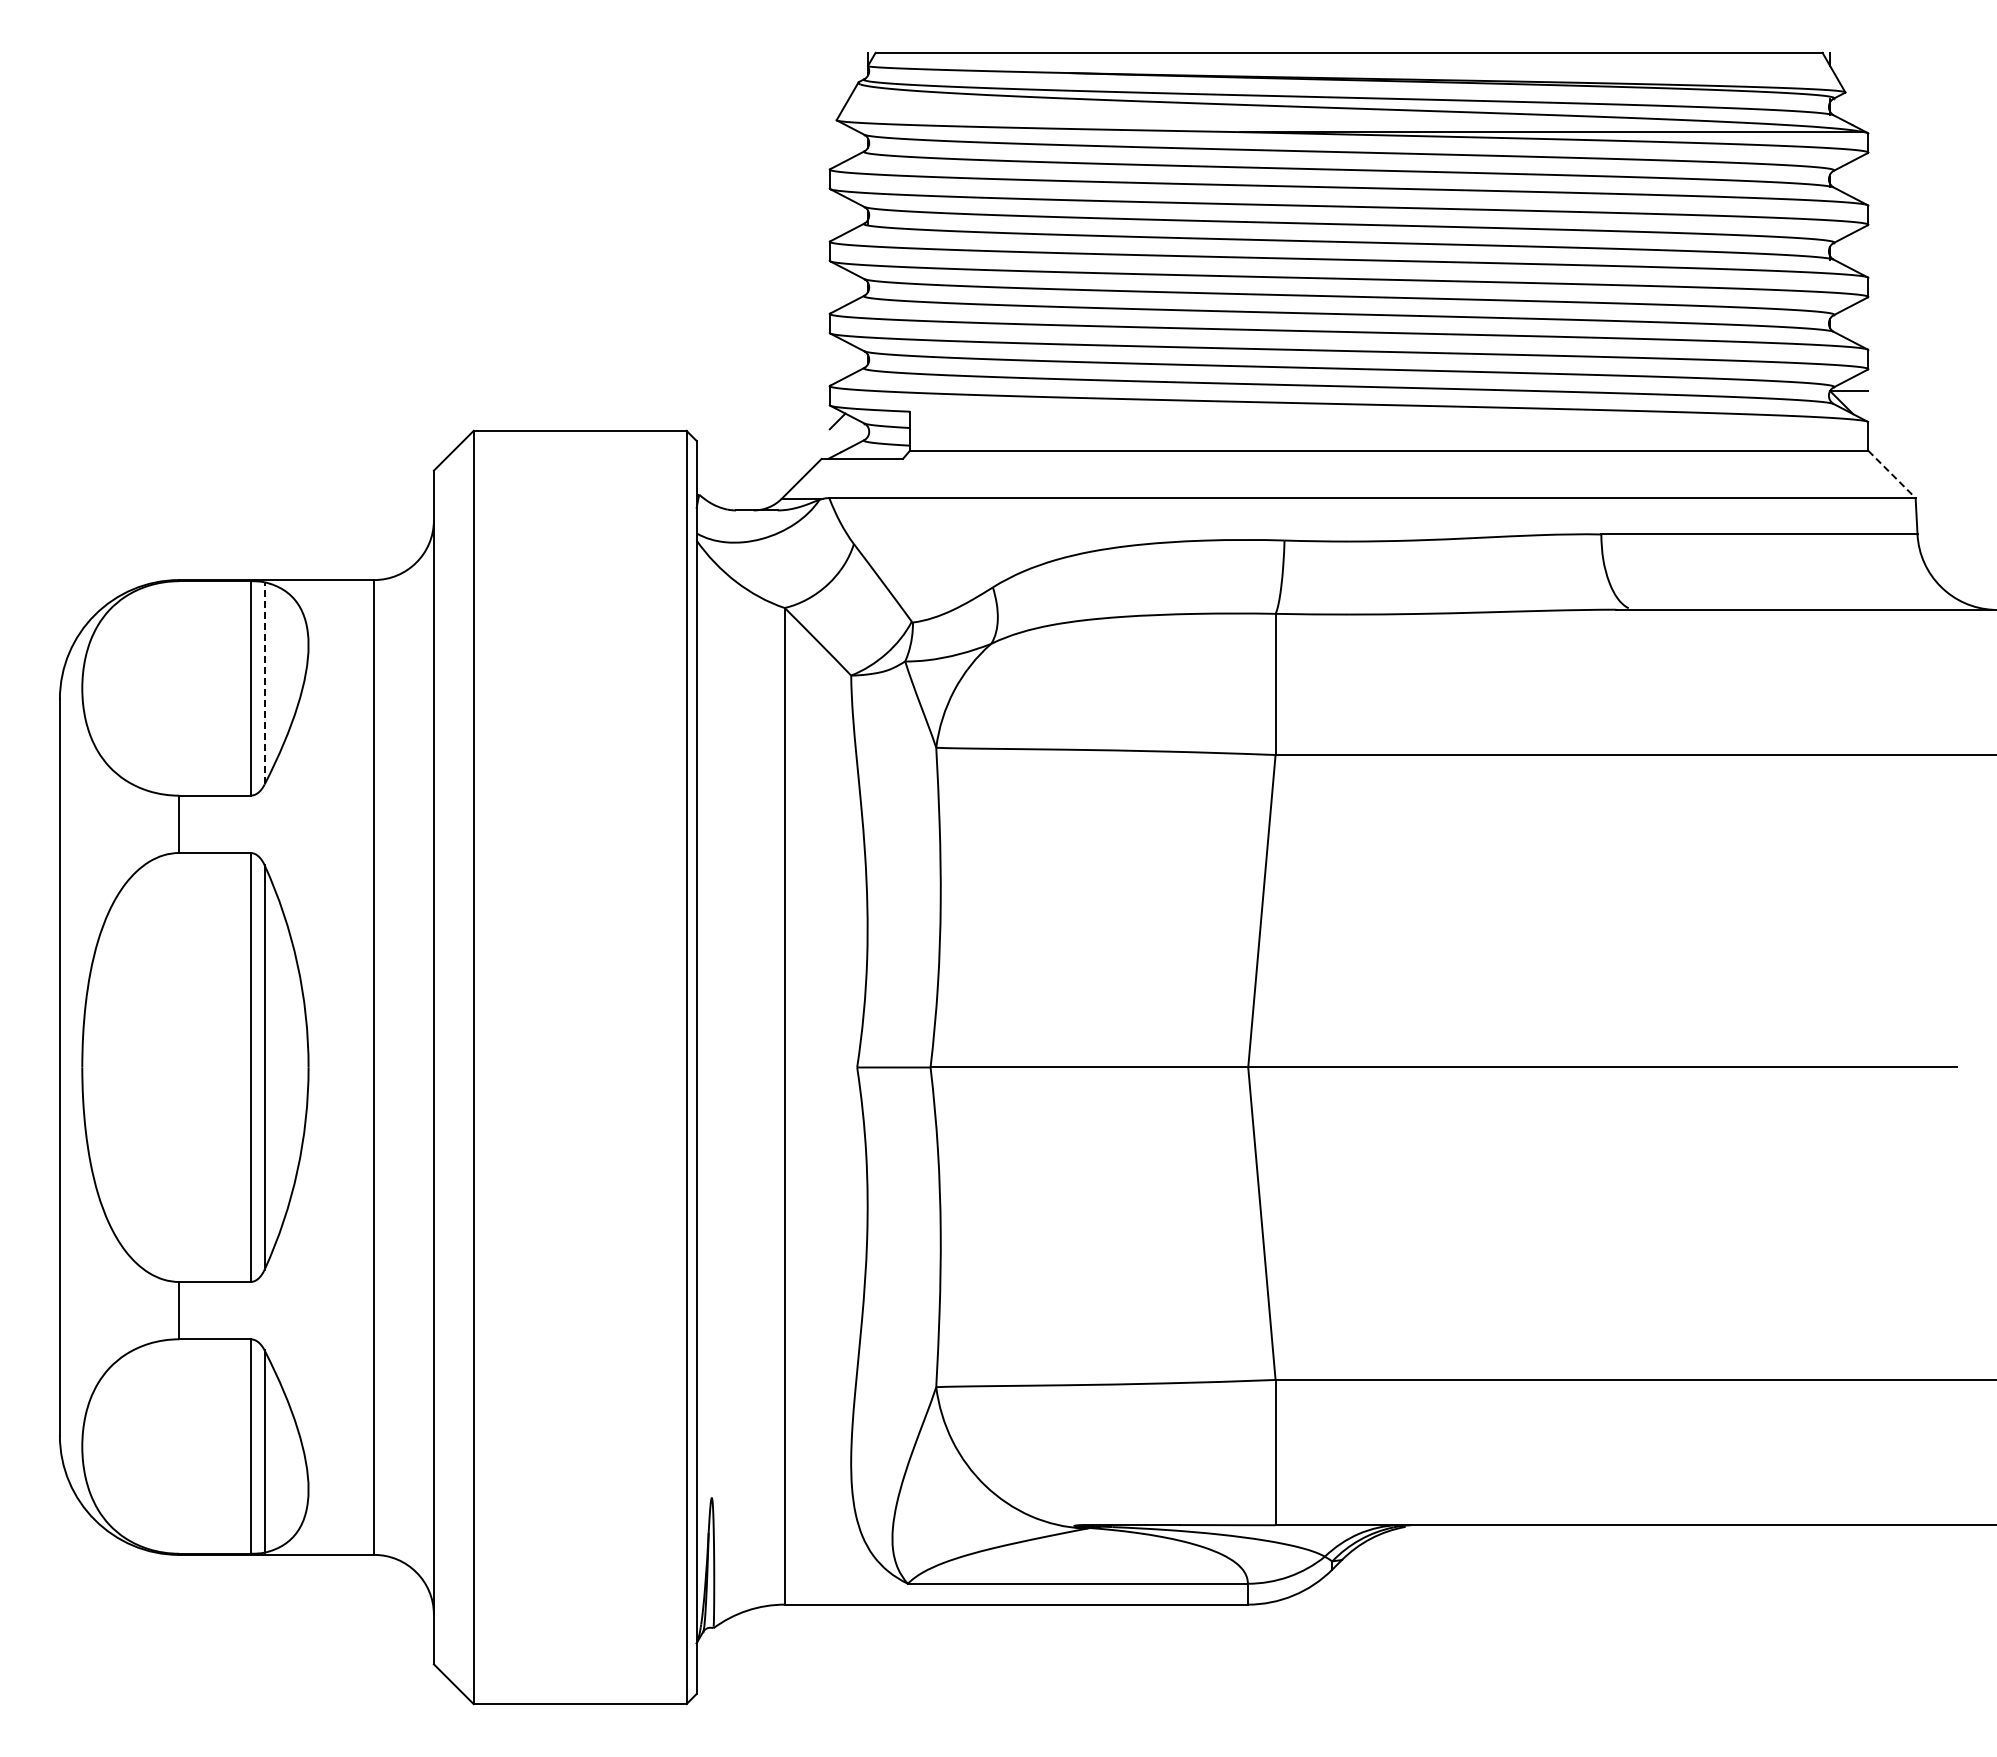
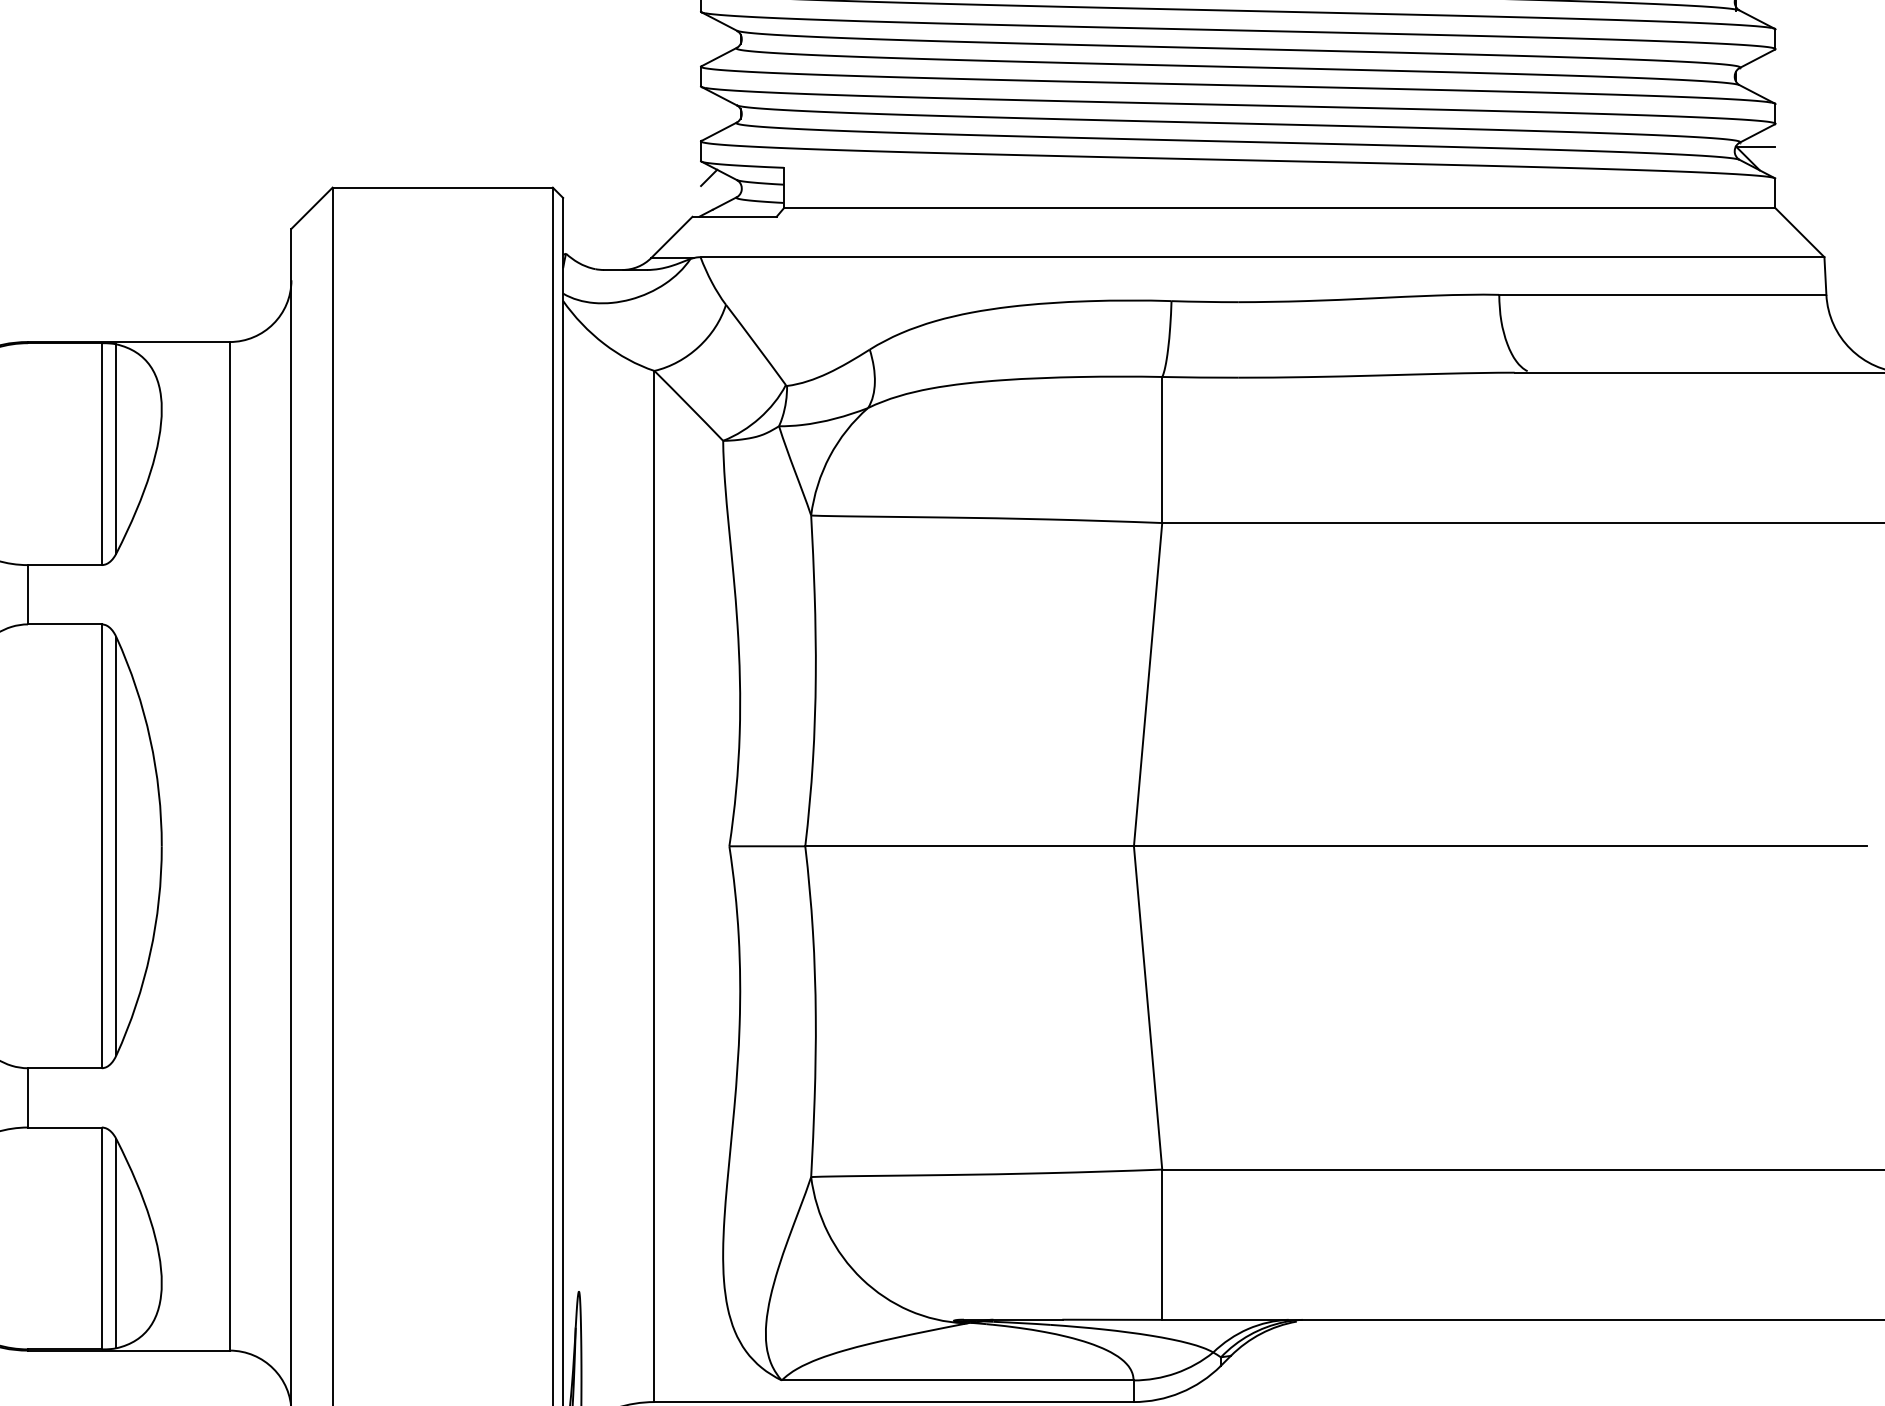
line: (1892, 474) -> (1800, 232), dashed -> solid
line: (264, 682) -> (116, 448), dashed -> solid

